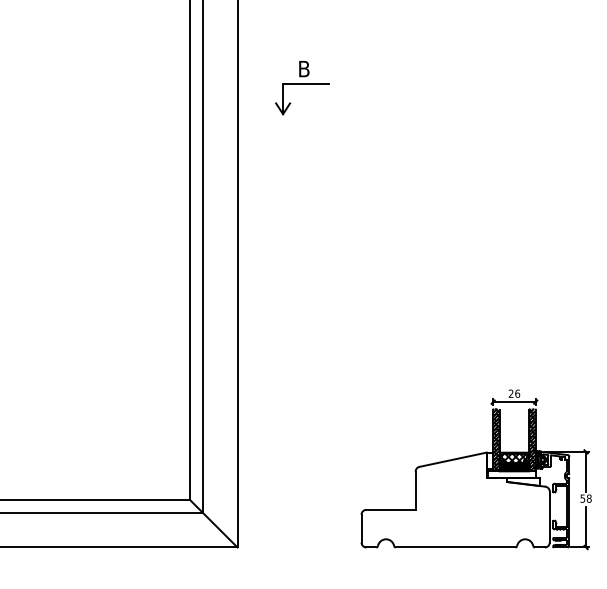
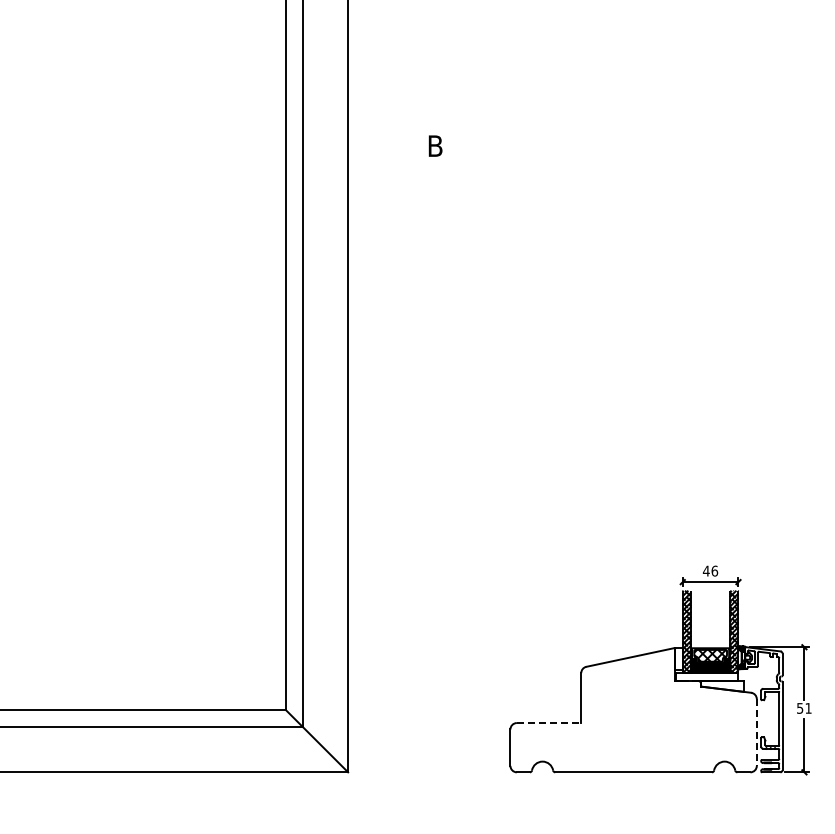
part: (290, 102) -> (417, 190), removed
text: (510, 393) -> (705, 570), 26 -> 46
text: (589, 498) -> (808, 708), 58 -> 51
line: (391, 510) -> (549, 723), solid -> dashed
line: (549, 517) -> (756, 733), solid -> dashed

